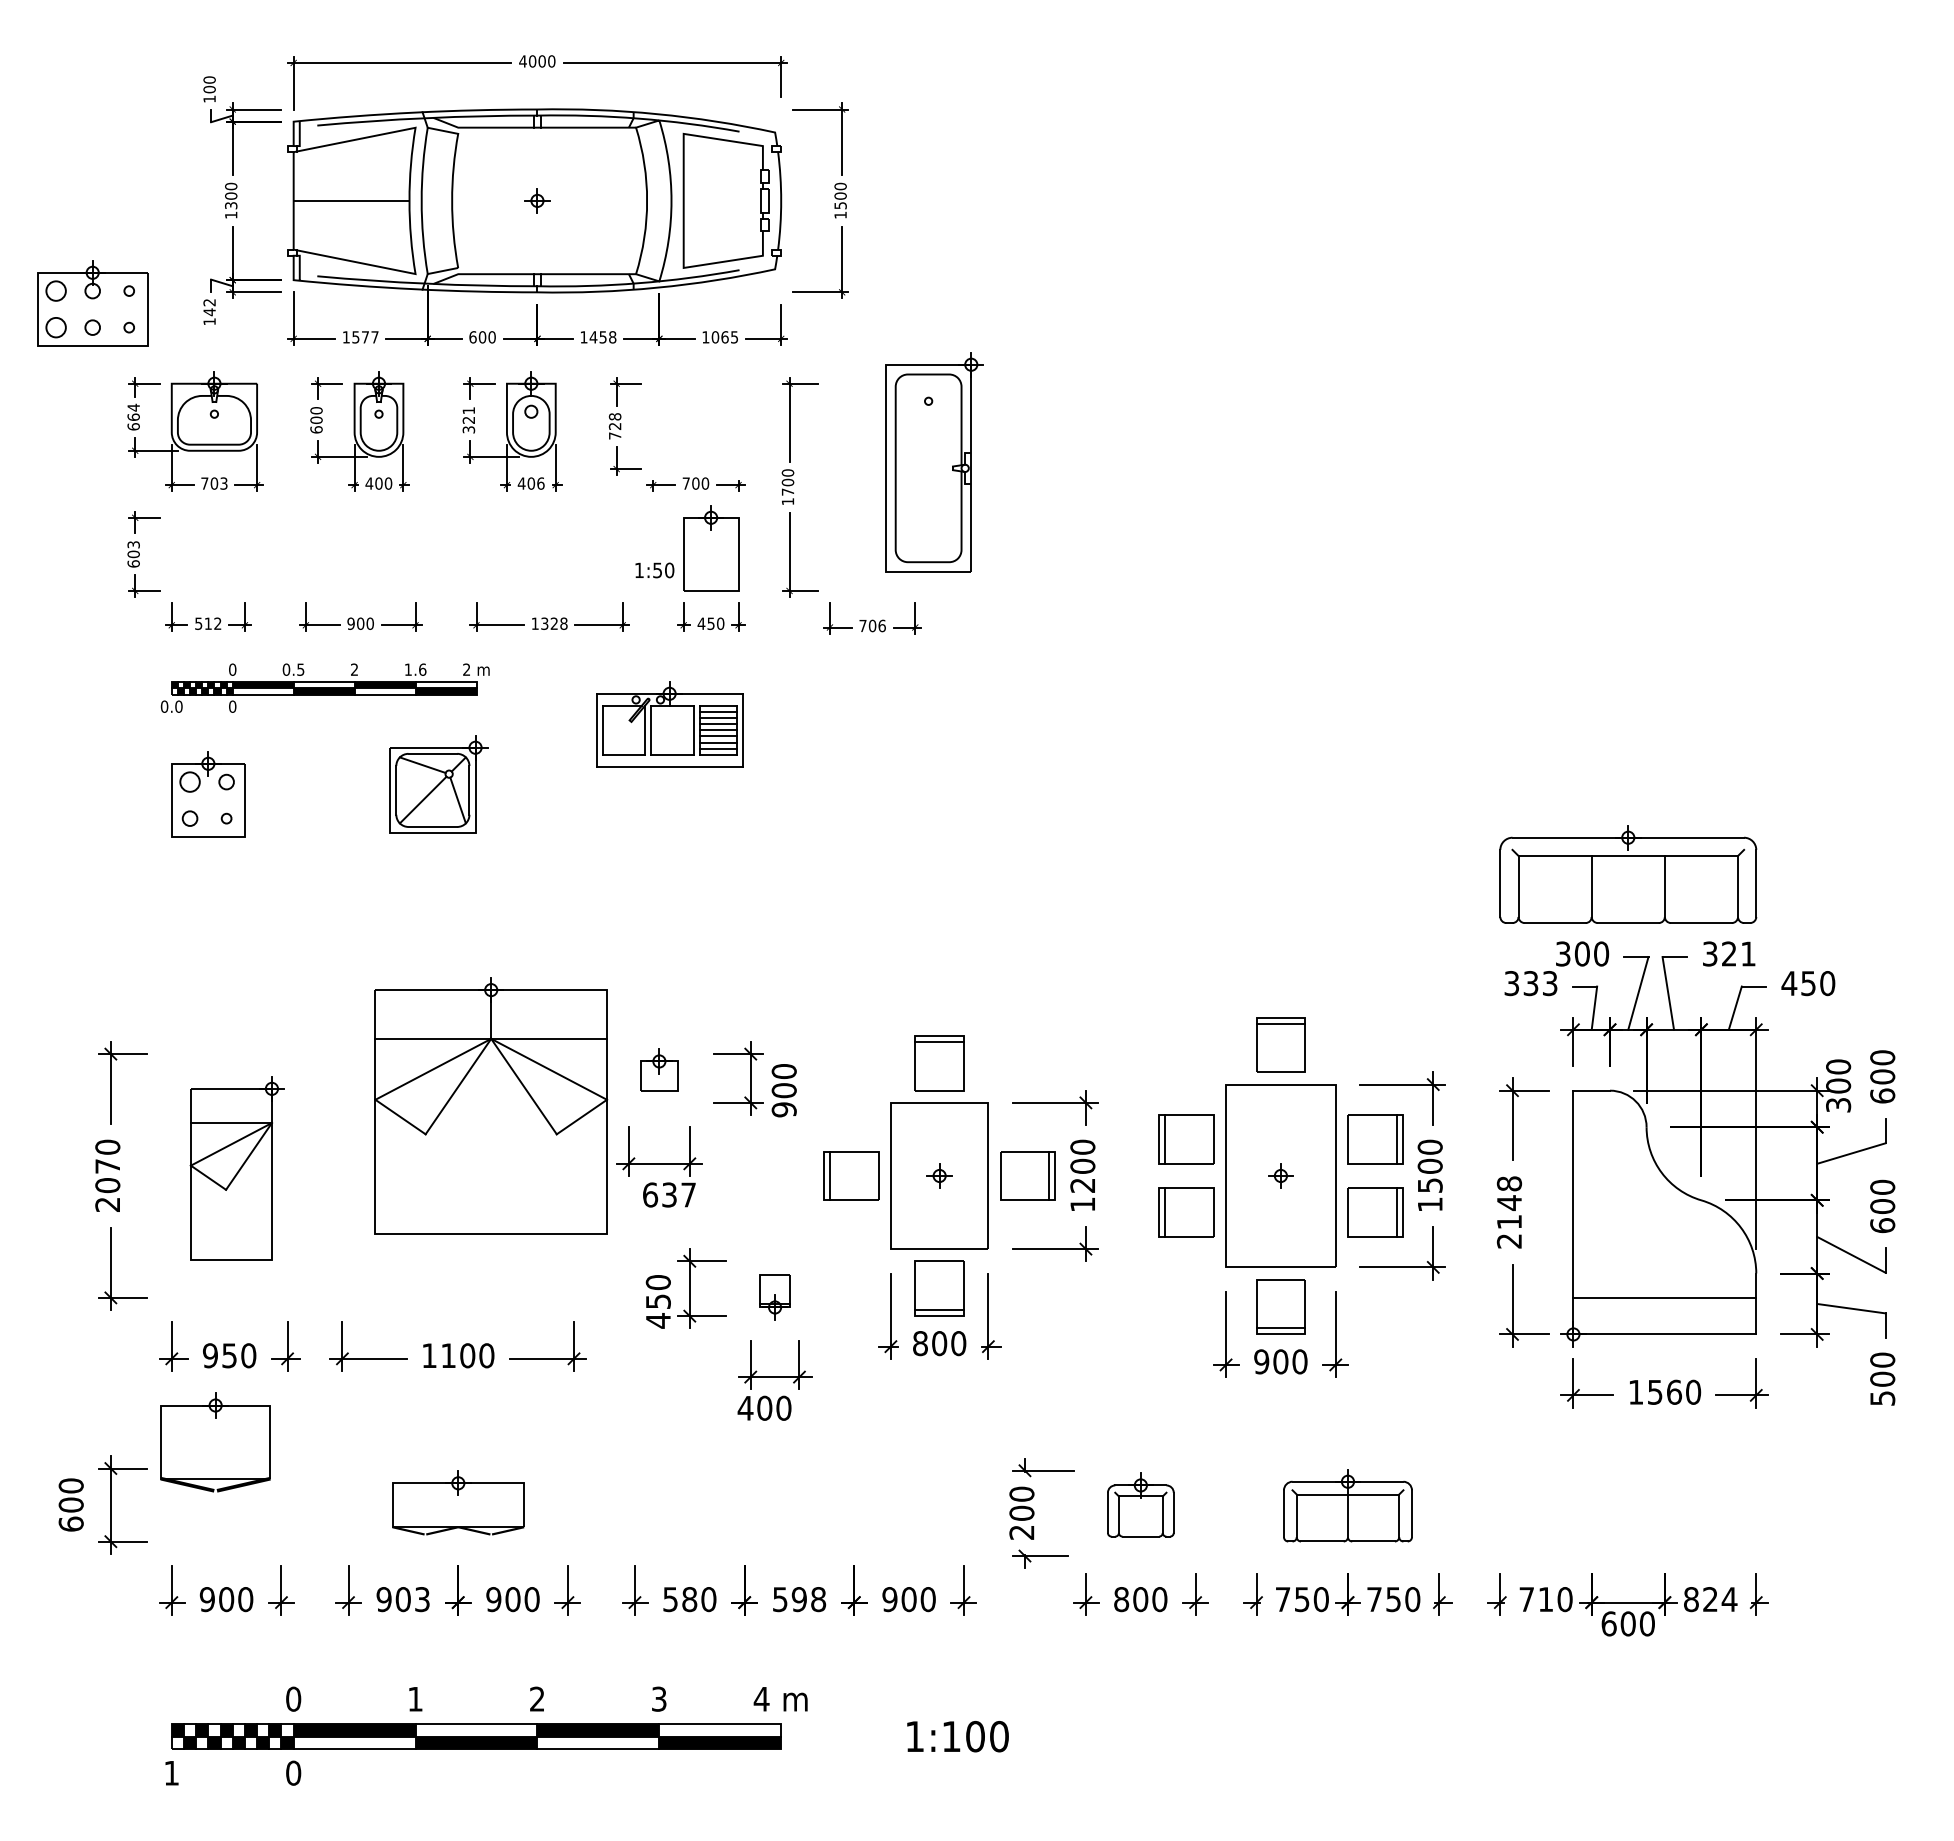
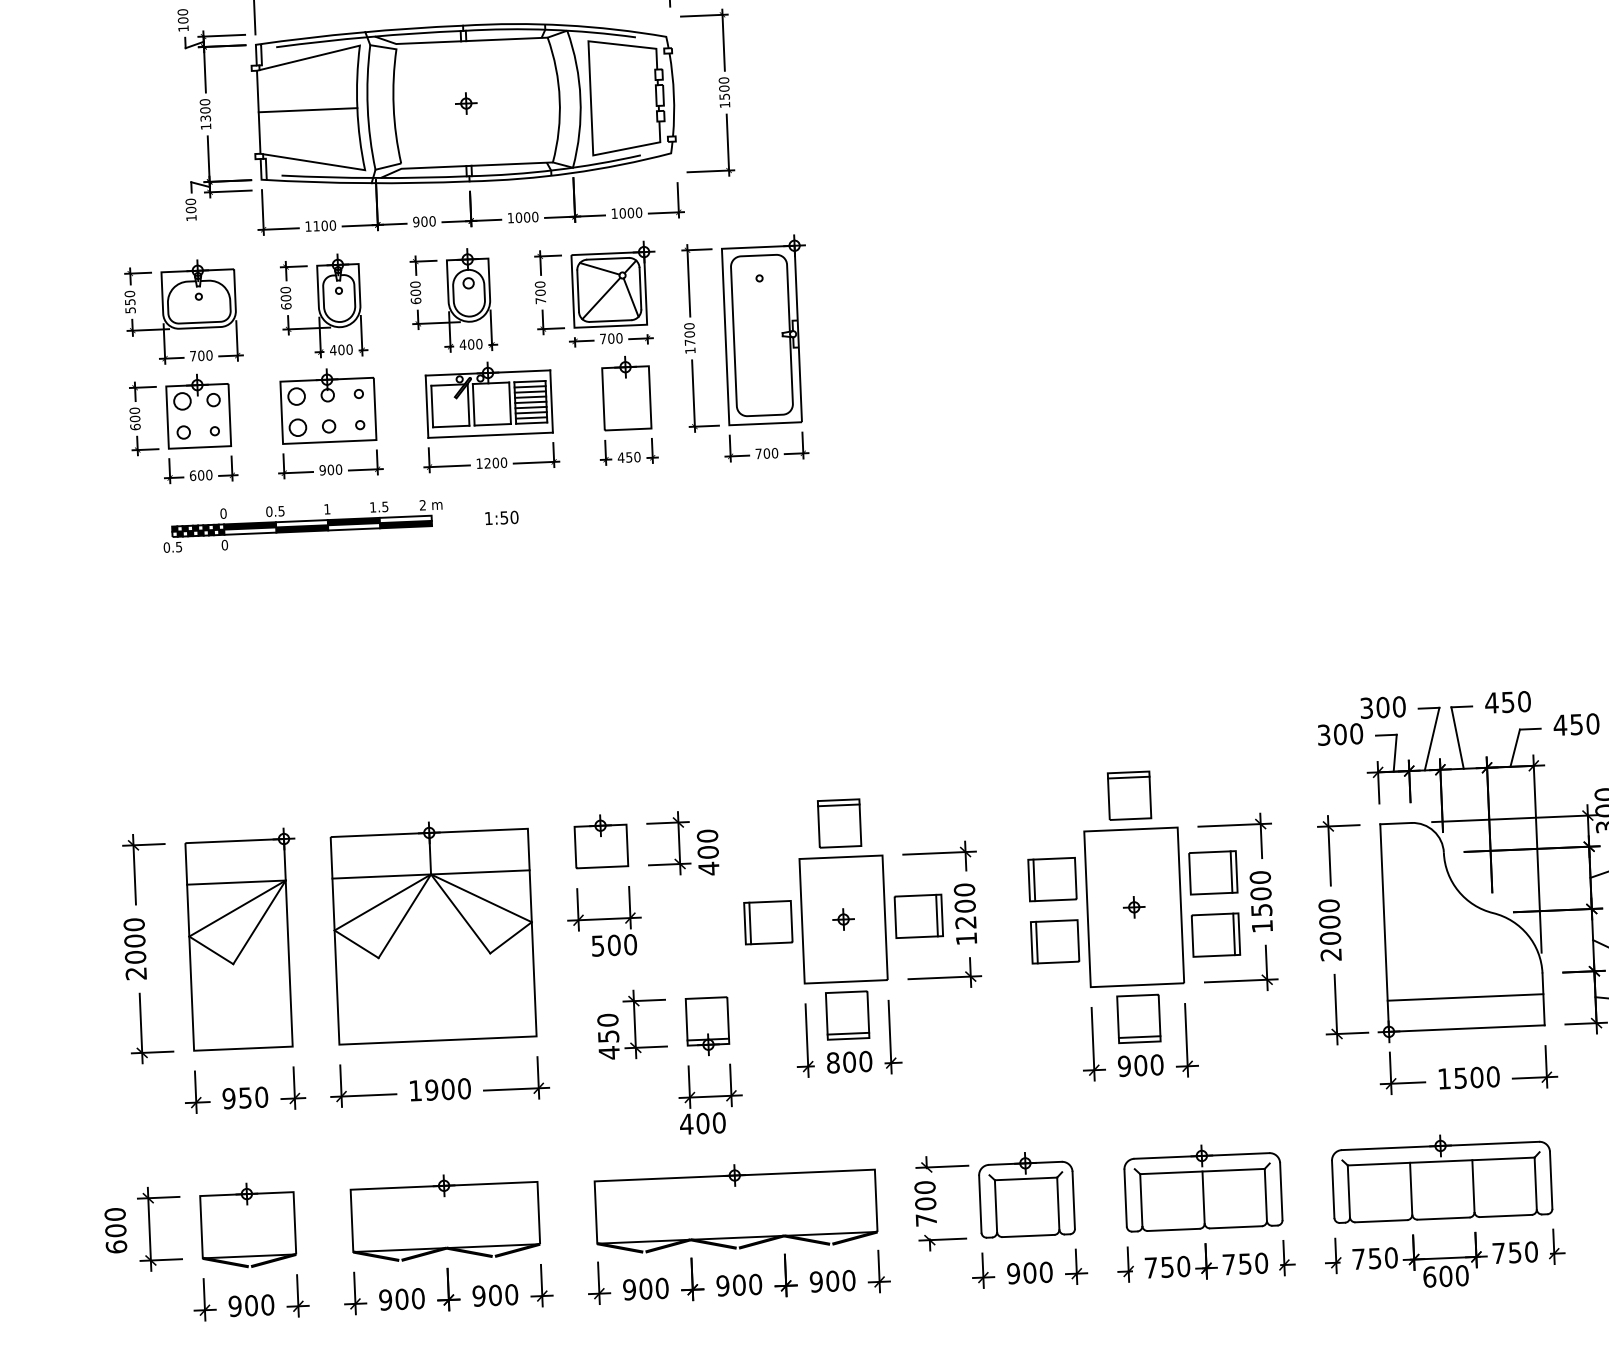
part: (92, 303) -> (328, 405), moved
text: (209, 307) -> (190, 206), 142 -> 100
text: (365, 337) -> (324, 226), 1577 -> 1100
text: (472, 337) -> (415, 222), 600 -> 900
text: (602, 337) -> (526, 217), 1458 -> 1000
text: (729, 337) -> (634, 213), 1065 -> 1000
text: (133, 416) -> (130, 301), 664 -> 550
text: (468, 420) -> (415, 293), 321 -> 600
text: (615, 421) -> (540, 288), 728 -> 700
part: (934, 462) -> (766, 330), moved
text: (223, 483) -> (209, 355), 703 -> 700
text: (540, 483) -> (479, 344), 406 -> 400
text: (133, 544) -> (134, 410), 603 -> 600
text: (654, 570) -> (501, 518), moved
text: (208, 623) -> (201, 475), 512 -> 600
text: (554, 623) -> (495, 462), 1328 -> 1200
text: (881, 625) -> (774, 452), 706 -> 700
text: (354, 669) -> (327, 509), 2 -> 1
text: (422, 669) -> (385, 506), 1.6 -> 1.5
text: (178, 706) -> (178, 546), 0.0 -> 0.5
part: (669, 724) -> (488, 399), moved
part: (438, 784) -> (613, 284), moved
part: (208, 794) -> (198, 411), moved
part: (1628, 874) -> (1442, 1177), moved
text: (1728, 953) -> (1507, 701), 321 -> 450
text: (1540, 983) -> (1348, 734), 333 -> 300
part: (659, 1072) -> (601, 841), size x1.67
part: (491, 1105) -> (433, 931), moved
text: (783, 1109) -> (708, 868), 900 -> 400
text: (107, 1165) -> (134, 940), 2070 -> 2000
part: (235, 1169) -> (243, 939), size x1.43
text: (669, 1194) -> (614, 944), 637 -> 500
text: (1509, 1202) -> (1329, 921), 2148 -> 2000
part: (774, 1294) -> (707, 1026), size x1.67
text: (448, 1355) -> (431, 1089), 1100 -> 1900
text: (1674, 1391) -> (1477, 1076), 1560 -> 1500
part: (215, 1442) -> (248, 1225), moved
part: (458, 1505) -> (445, 1217), size x1.67
part: (799, 1507) -> (736, 1206), added
part: (1140, 1507) -> (1026, 1194), size x1.67
part: (1347, 1507) -> (1202, 1187), size x1.43
text: (1021, 1532) -> (926, 1220), 200 -> 700
text: (422, 1599) -> (418, 1298), 903 -> 900
text: (680, 1599) -> (638, 1289), 580 -> 900
text: (799, 1599) -> (739, 1285), 598 -> 900
text: (1121, 1599) -> (1013, 1273), 800 -> 900
text: (1545, 1599) -> (1374, 1258), 710 -> 750
text: (1710, 1599) -> (1515, 1252), 824 -> 750

